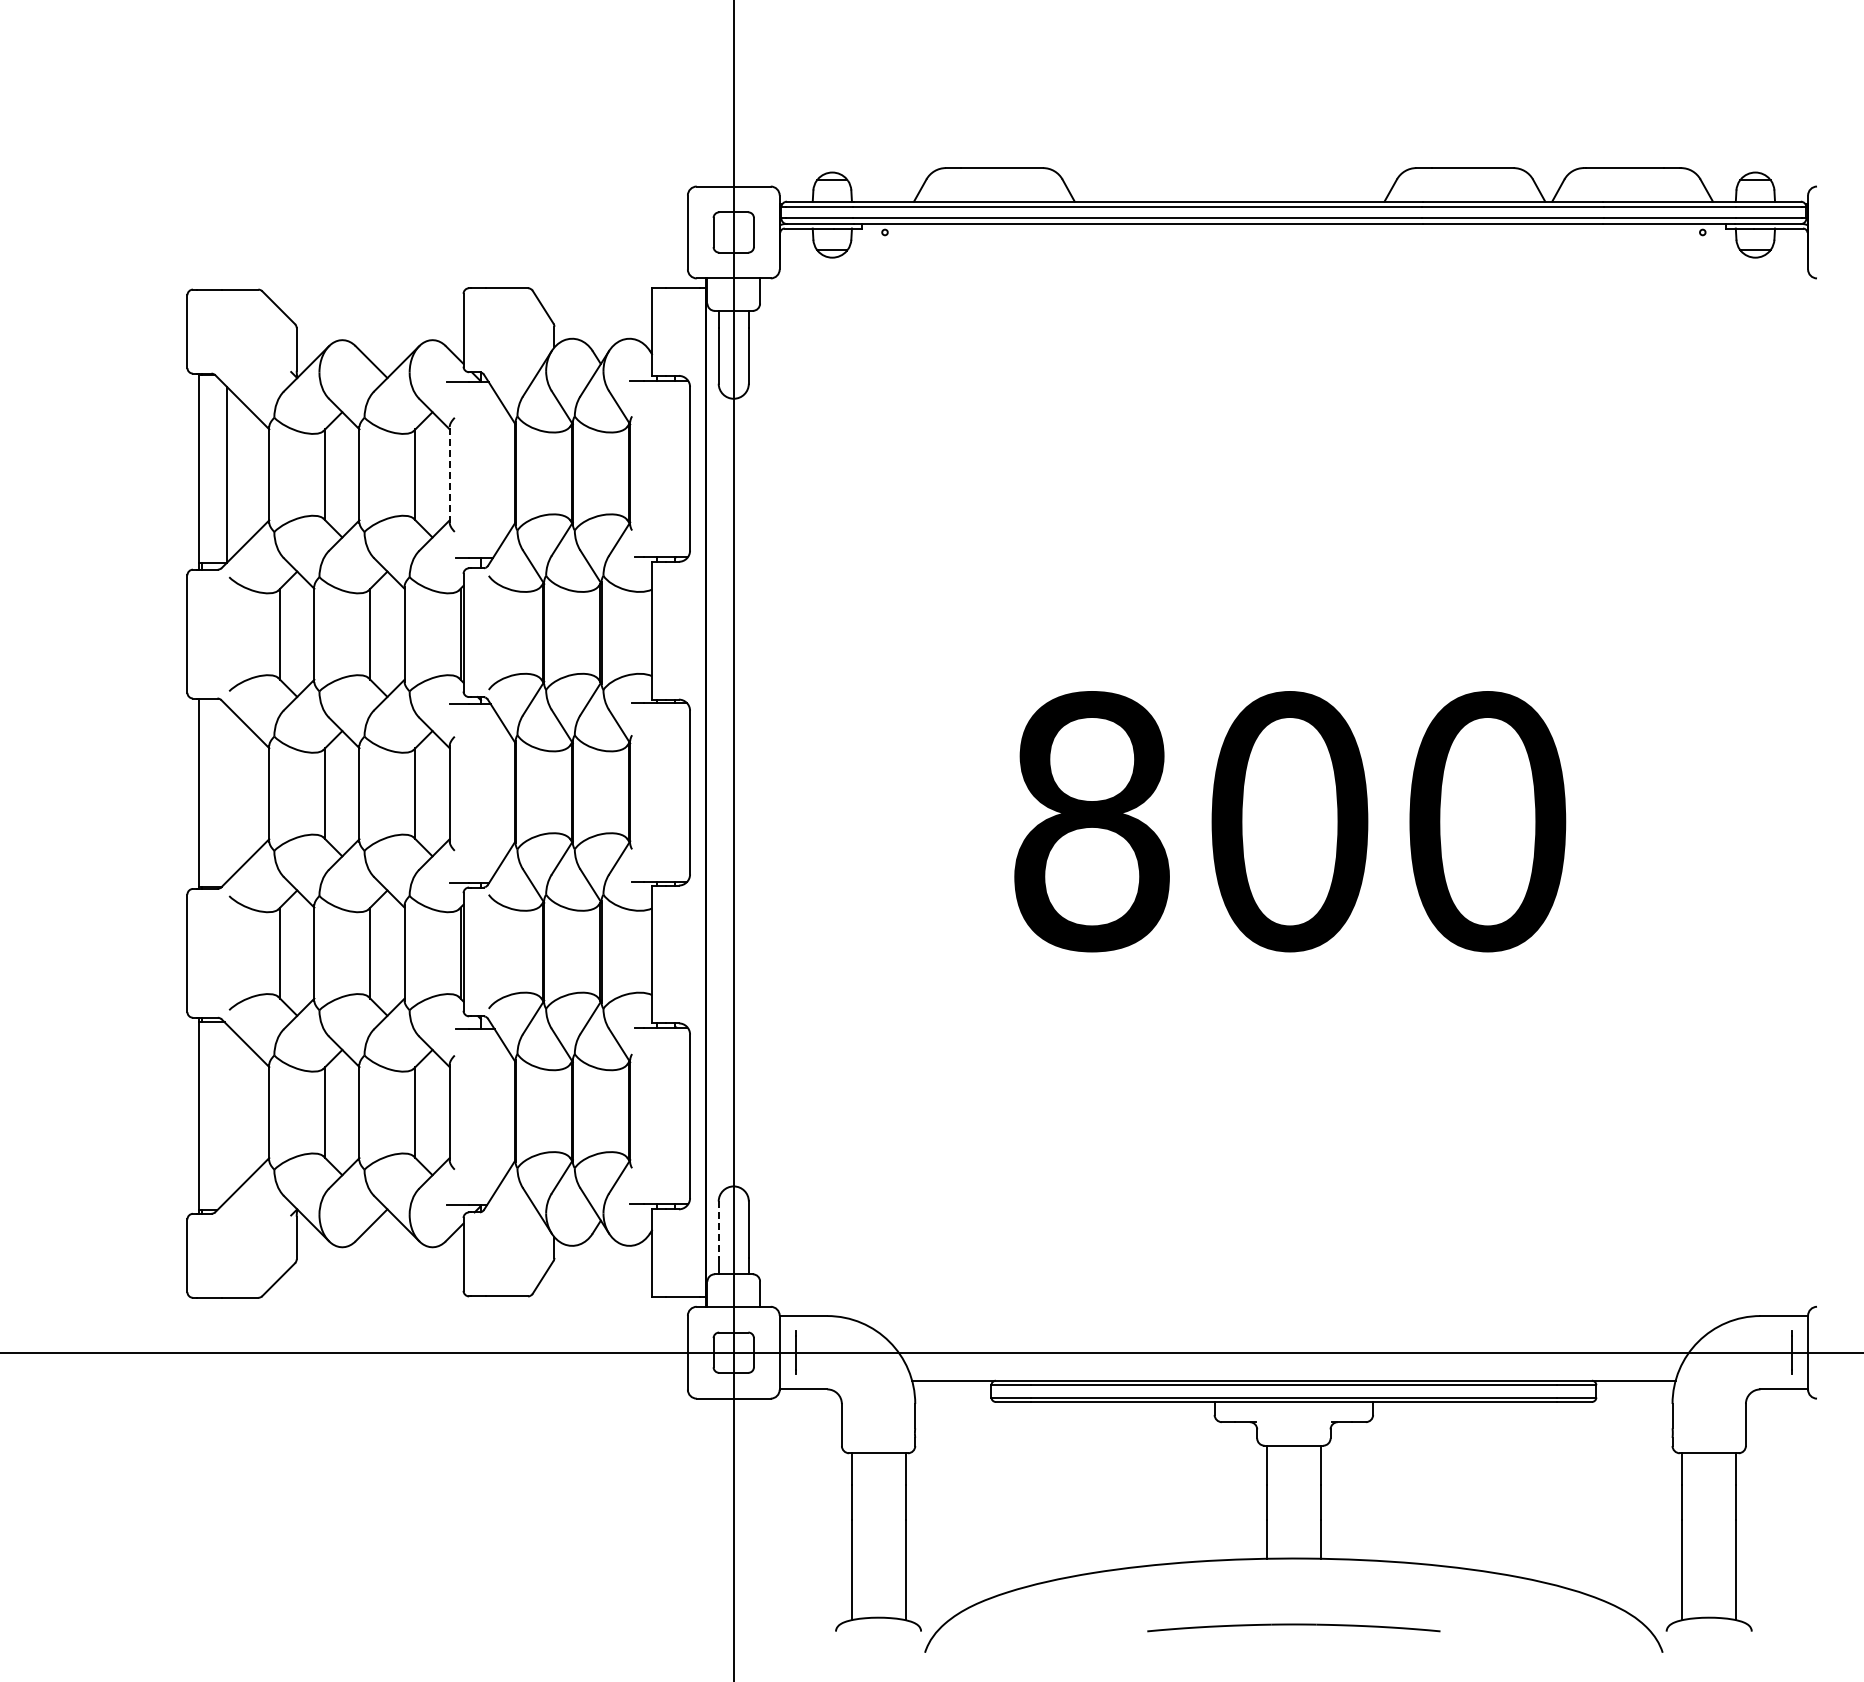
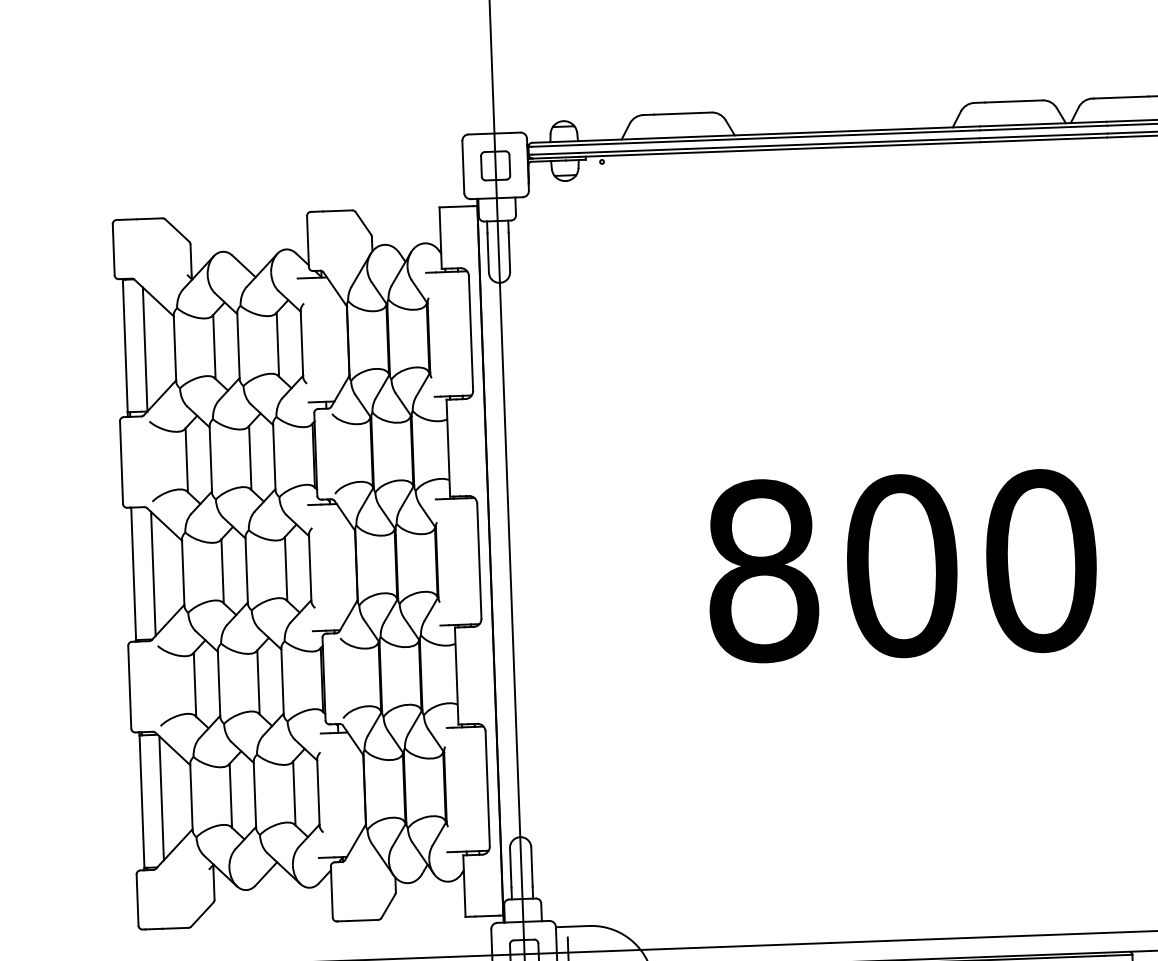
line: (449, 474) -> (301, 343), dashed -> solid
line: (226, 793) -> (153, 573), added
line: (226, 1112) -> (161, 798), added
line: (718, 1229) -> (510, 867), dashed -> solid

